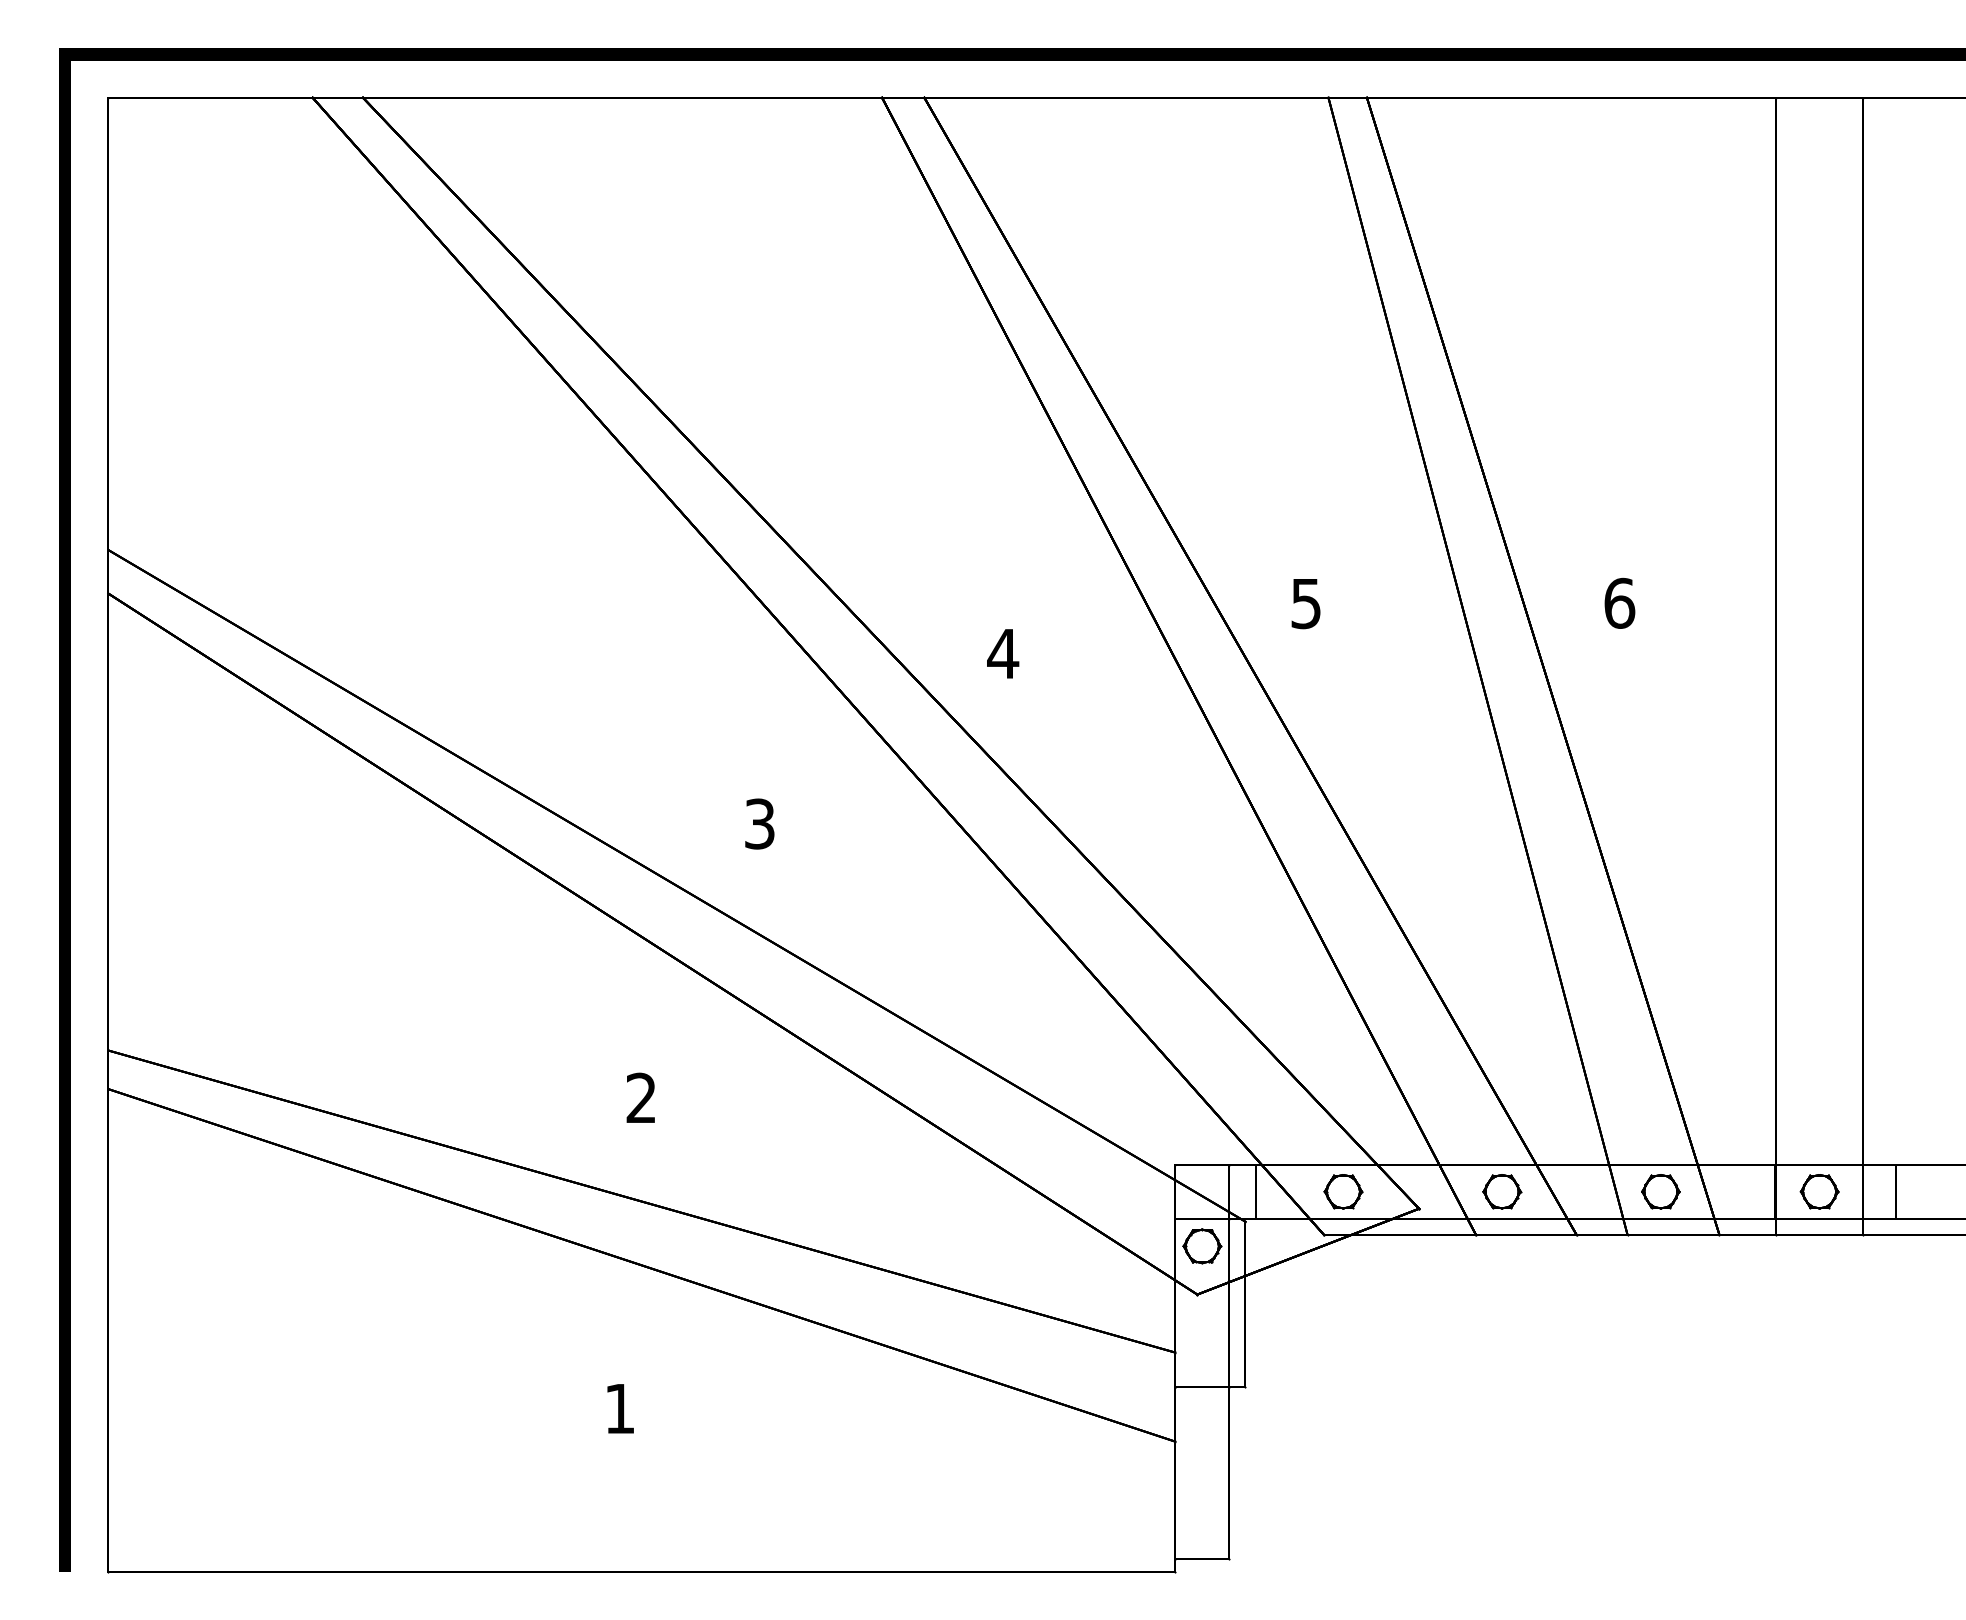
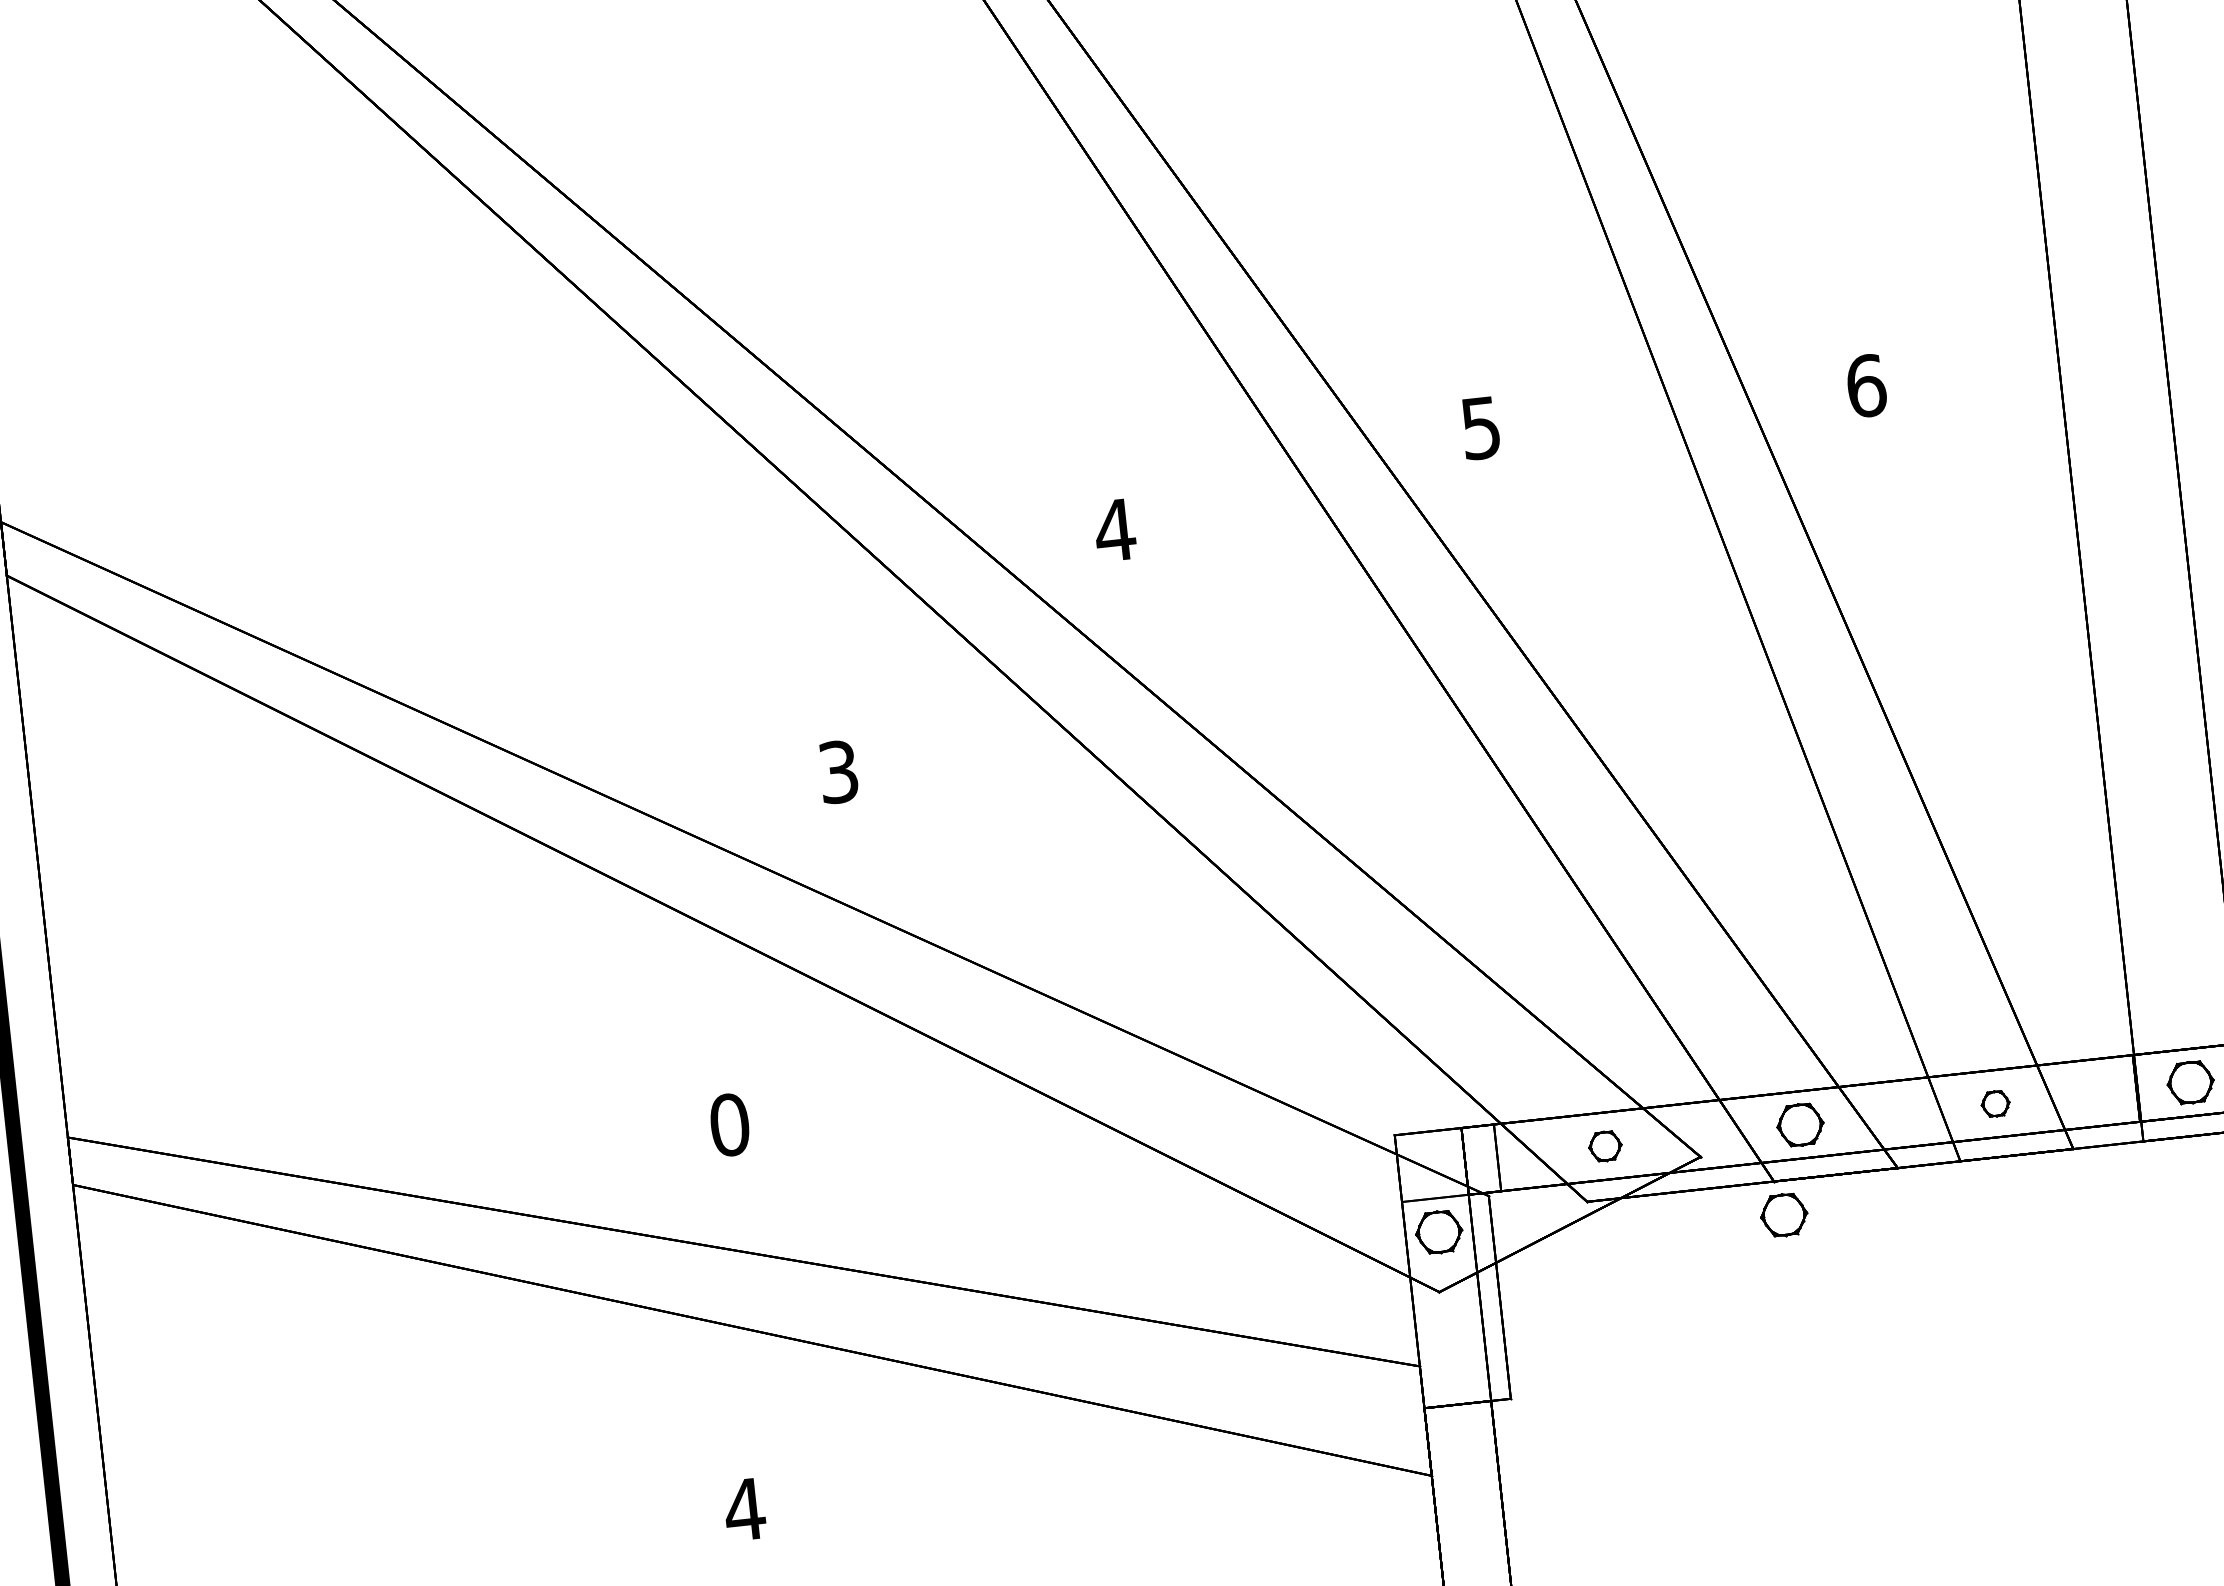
text: (641, 1097) -> (729, 1124), 2 -> 0
part: (1343, 1191) -> (1605, 1145), size x0.7
part: (1660, 1191) -> (1995, 1103), size x0.6
part: (1481, 1262) -> (1784, 1214), added
text: (619, 1408) -> (744, 1509), 1 -> 4

